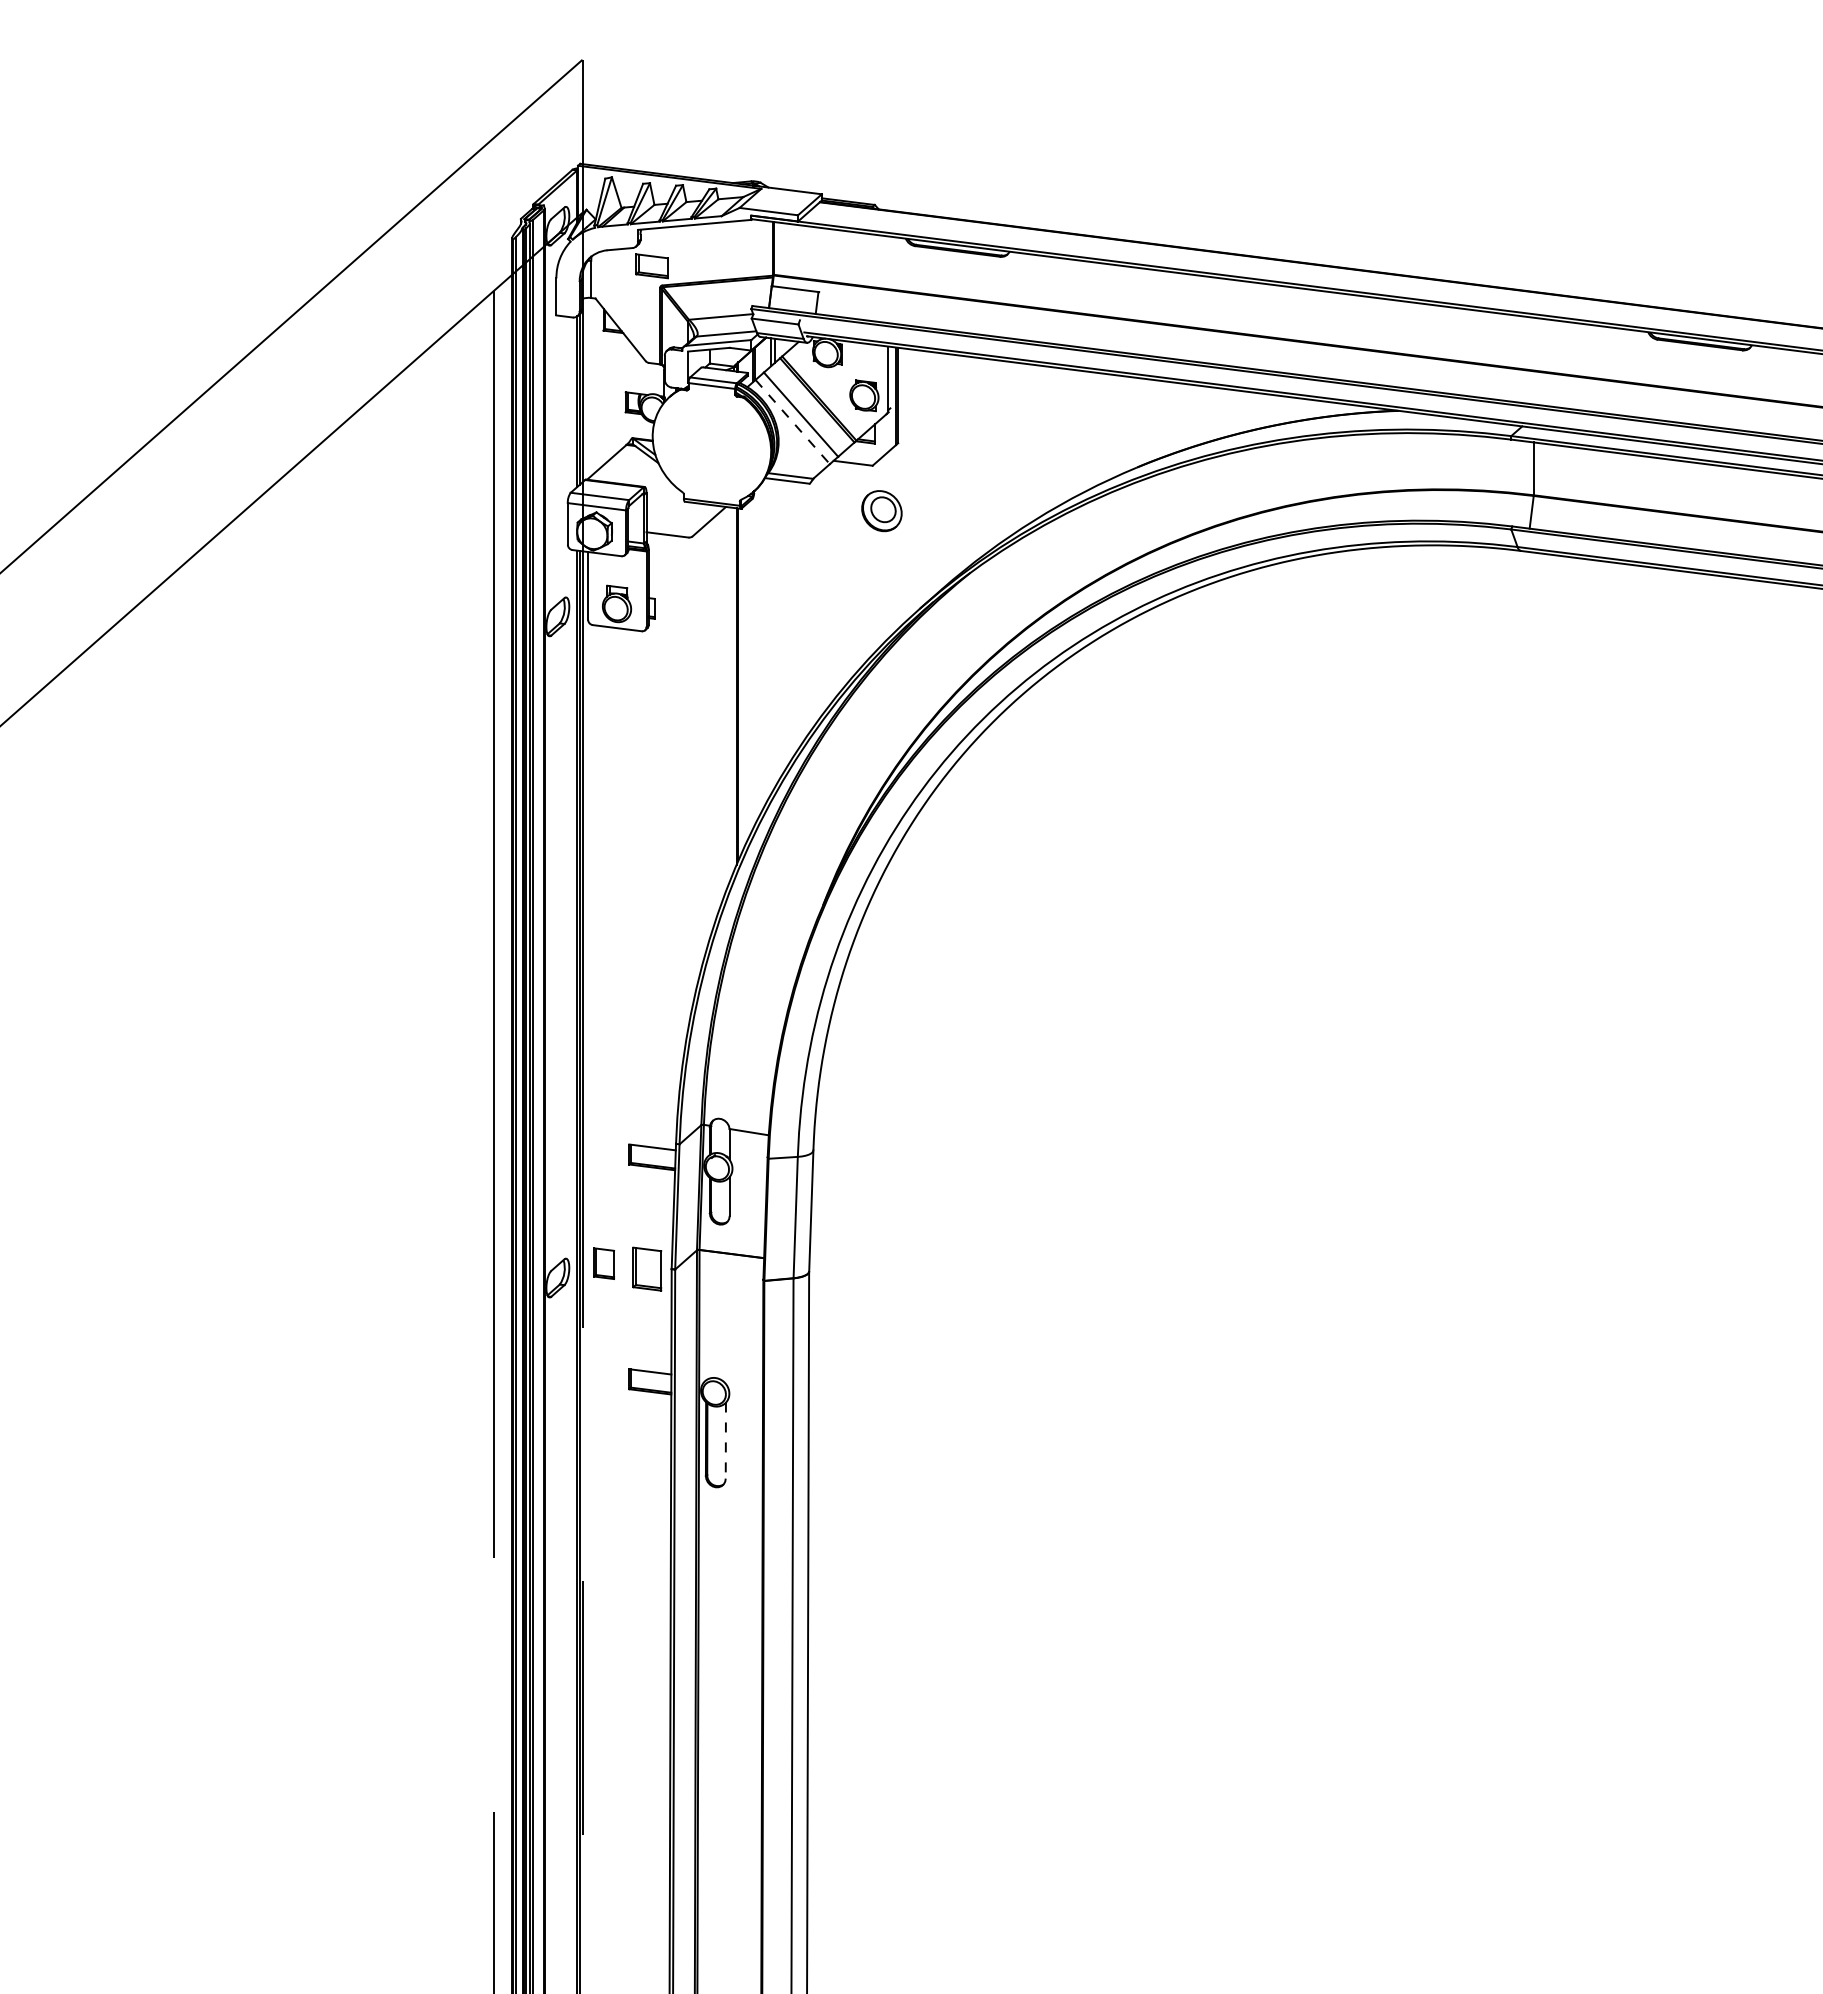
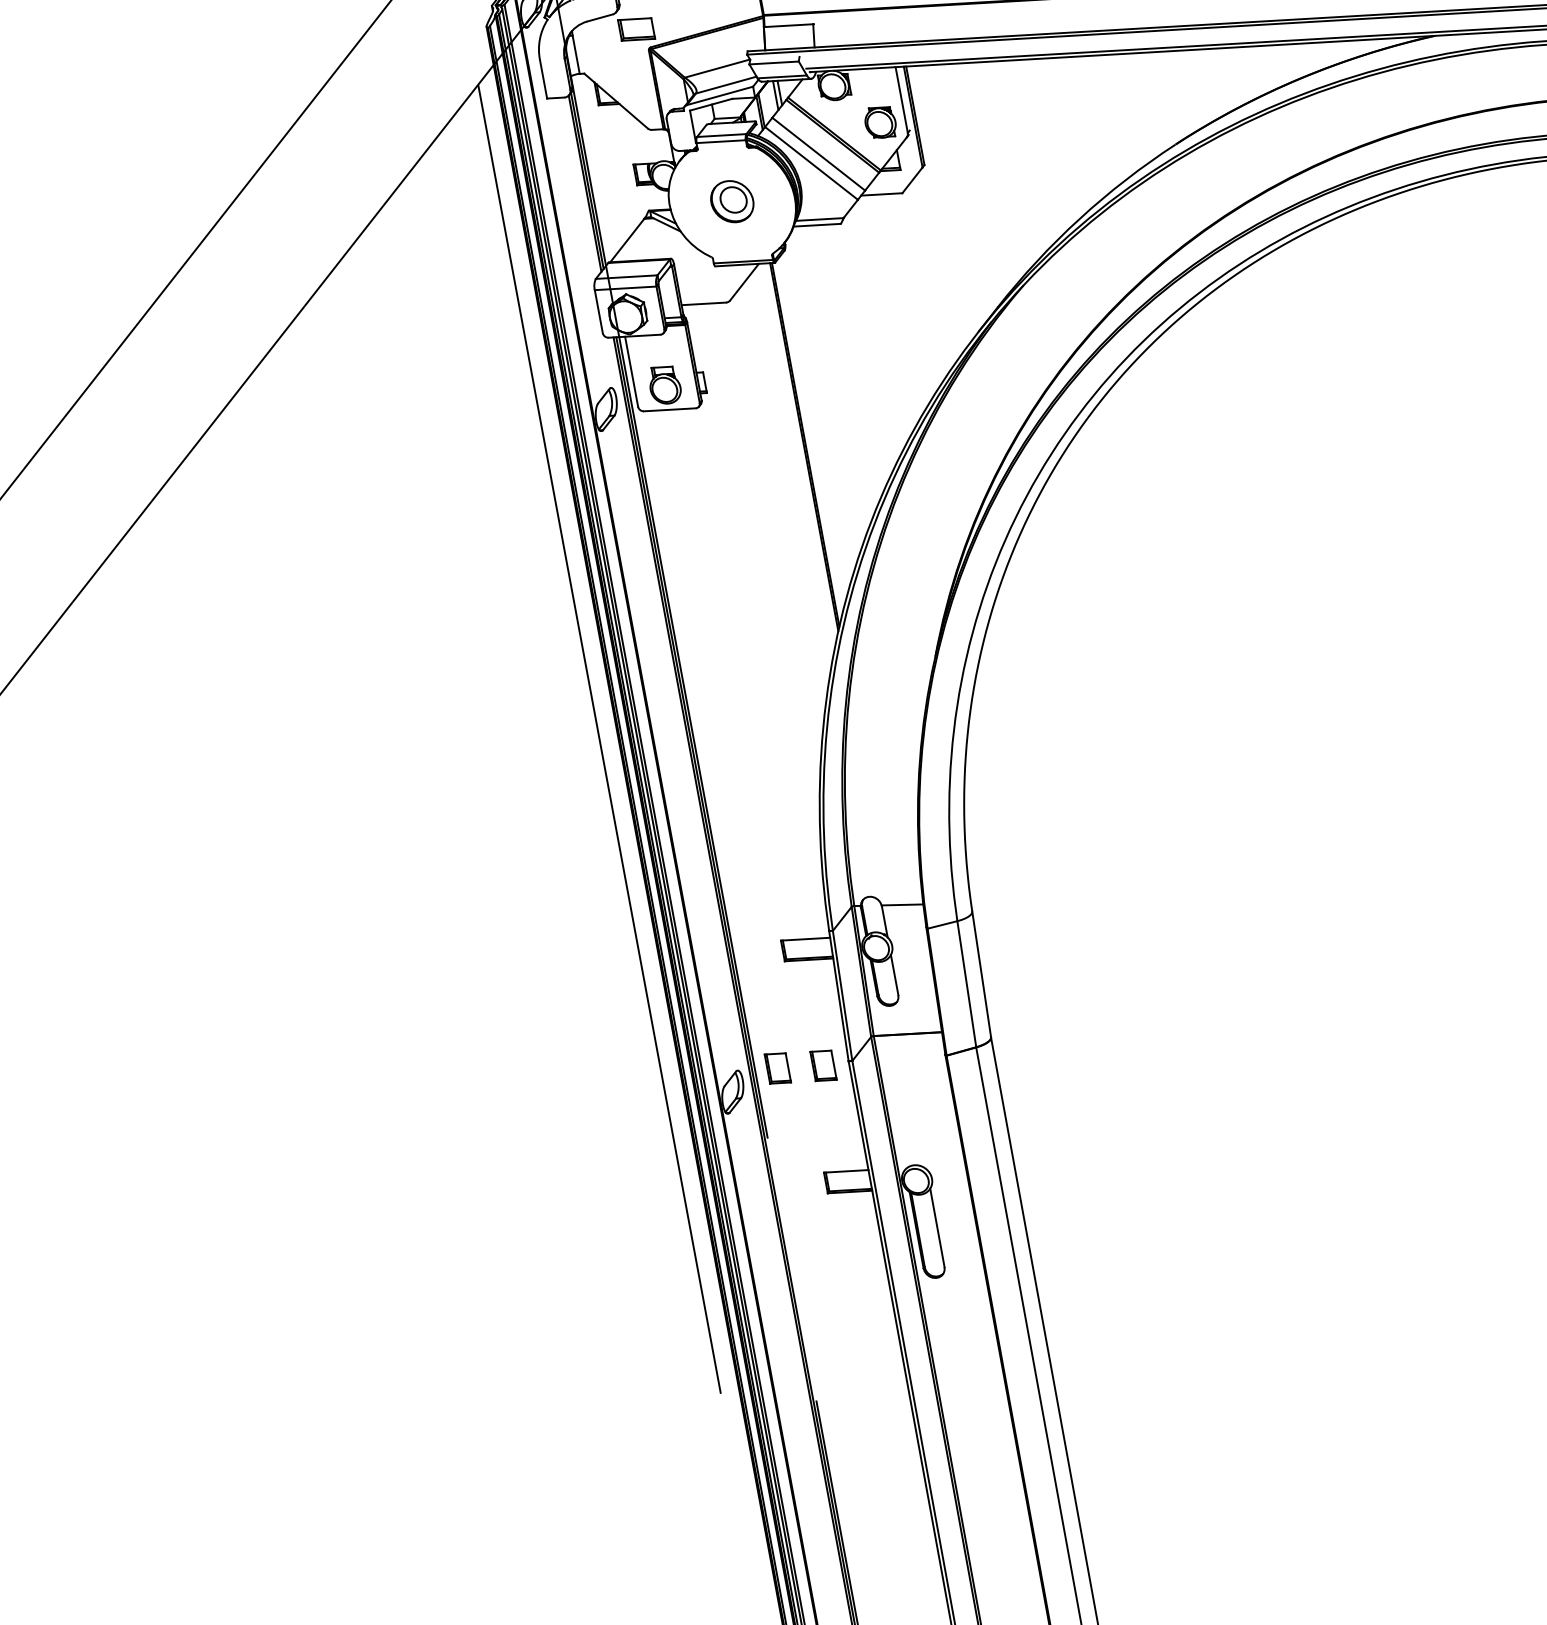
line: (793, 422) -> (812, 163), dashed -> solid
part: (881, 511) -> (731, 202), moved
part: (647, 1268) -> (823, 1065), size x0.71
line: (725, 1441) -> (937, 1228), dashed -> solid

